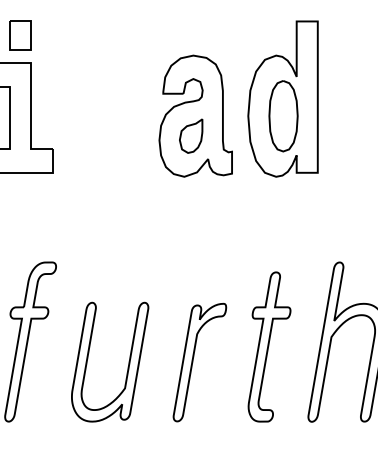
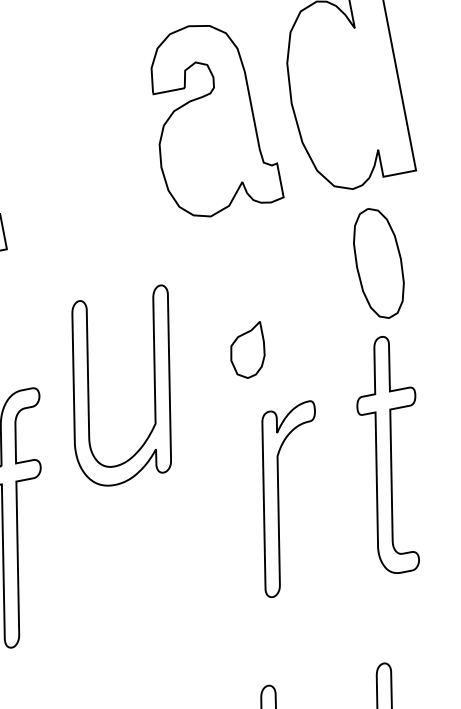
part: (283, 116) -> (379, 263), moved
part: (191, 135) -> (247, 350), moved
part: (128, 361) -> (152, 381), moved

